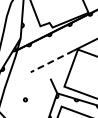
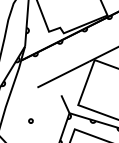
line: (51, 61) -> (62, 74), dashed -> solid

